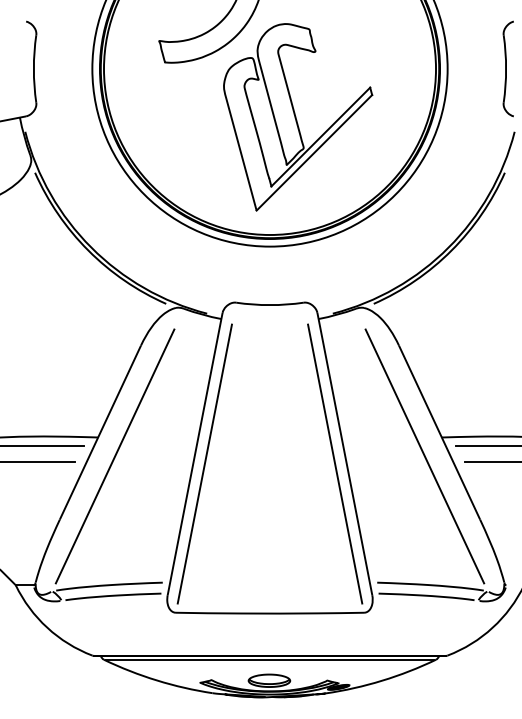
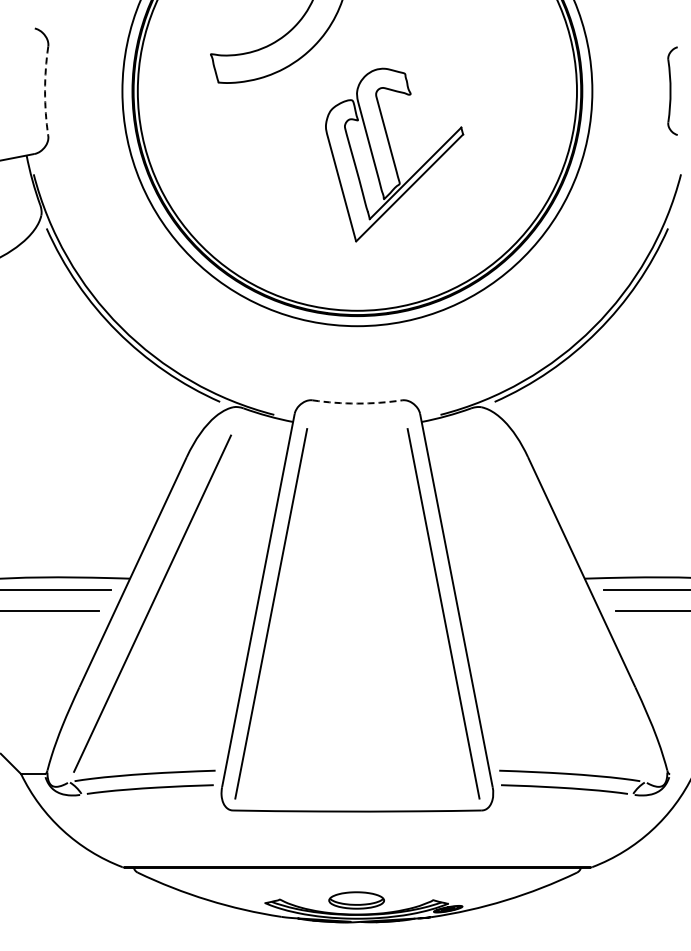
part: (508, 68) -> (672, 90), size x0.7
arc: (34, 69) -> (45, 91), solid -> dashed
part: (298, 116) -> (394, 154), size x0.7
arc: (270, 305) -> (357, 403), solid -> dashed
line: (424, 456) -> (561, 603), removed
line: (270, 659) -> (357, 872), removed

